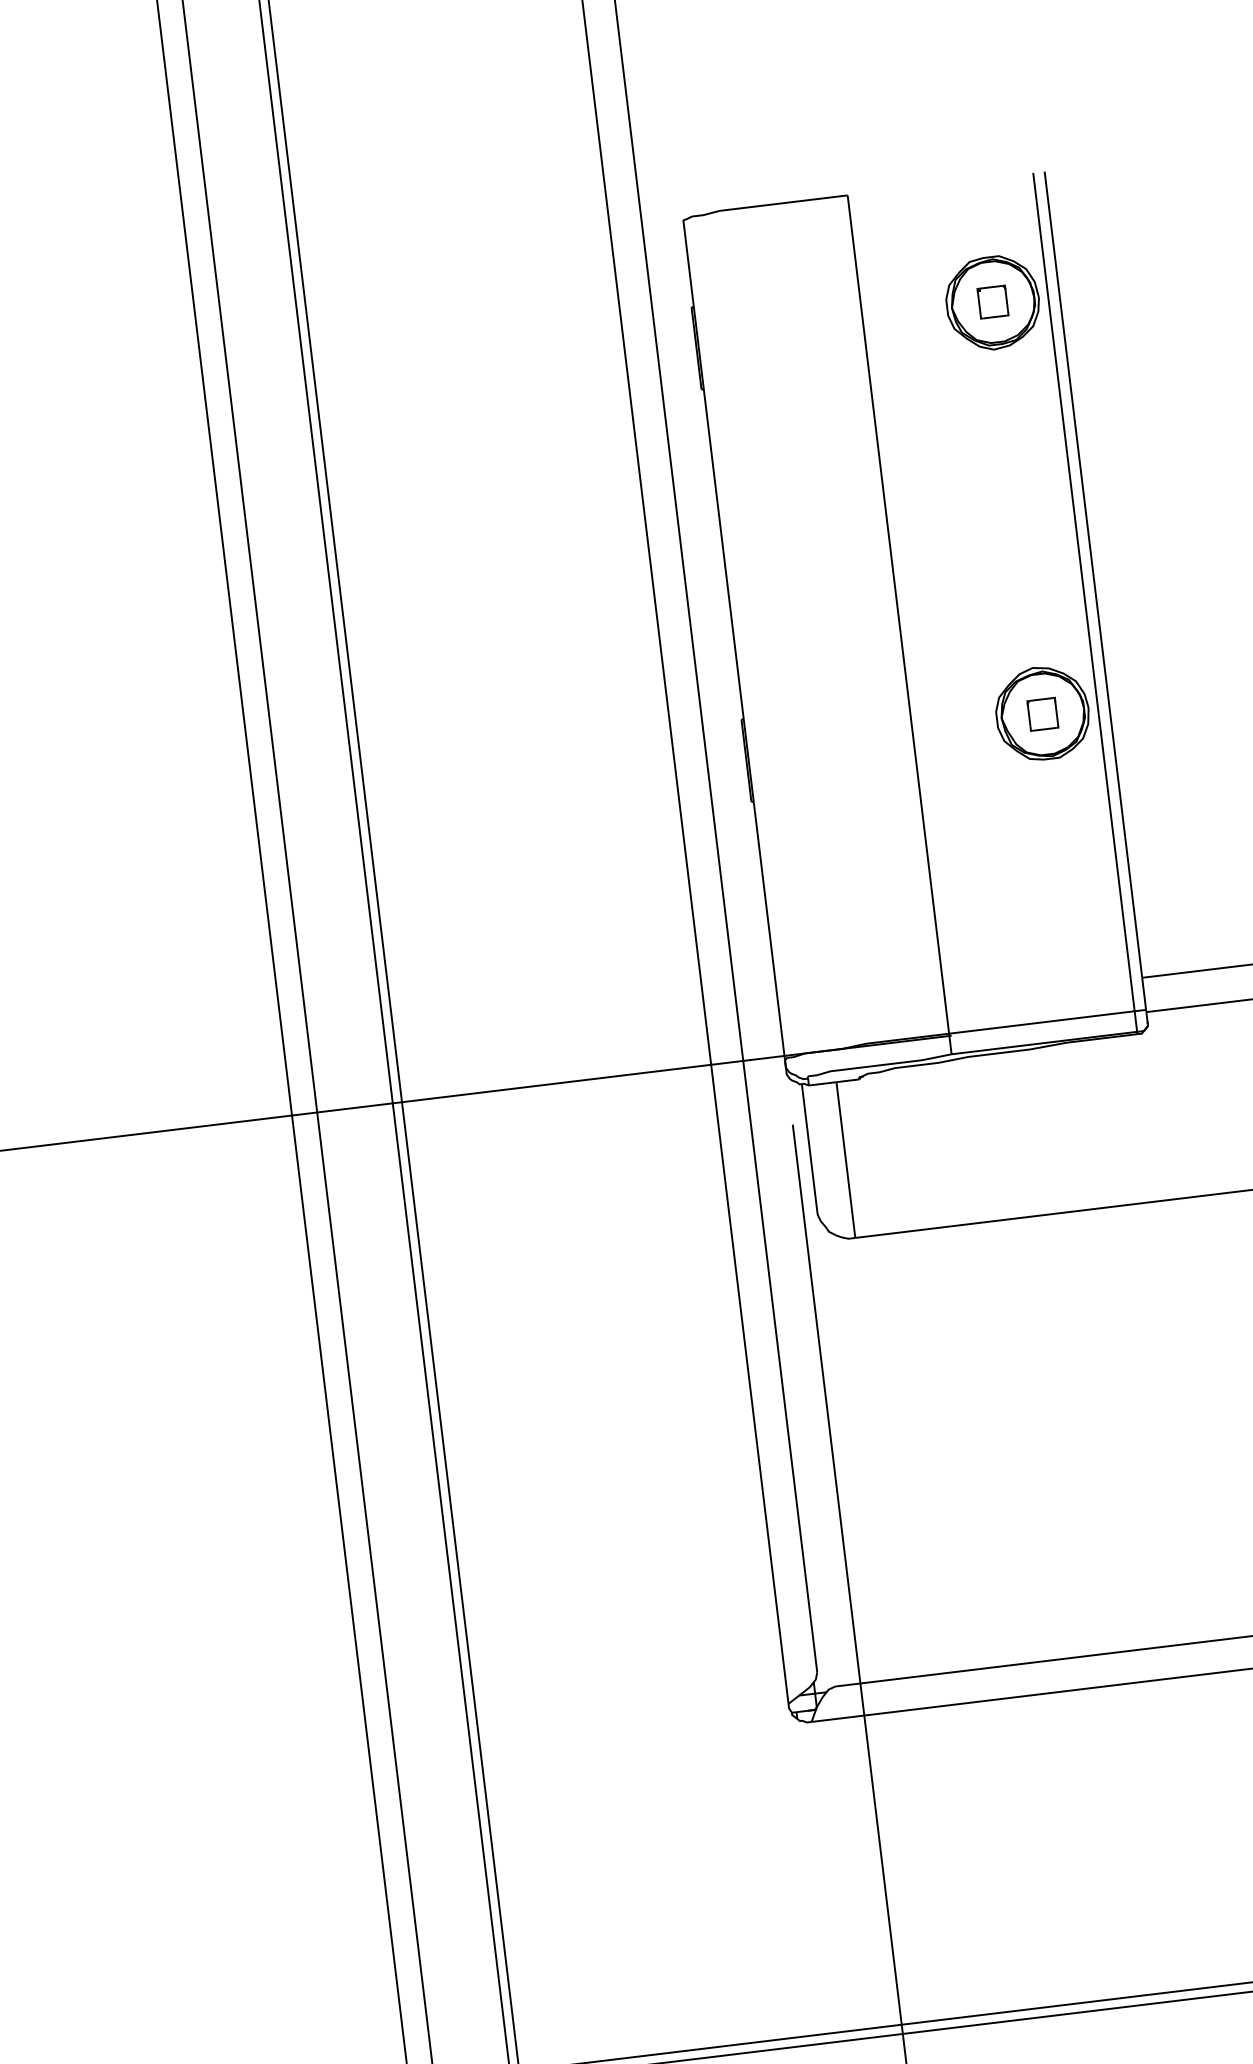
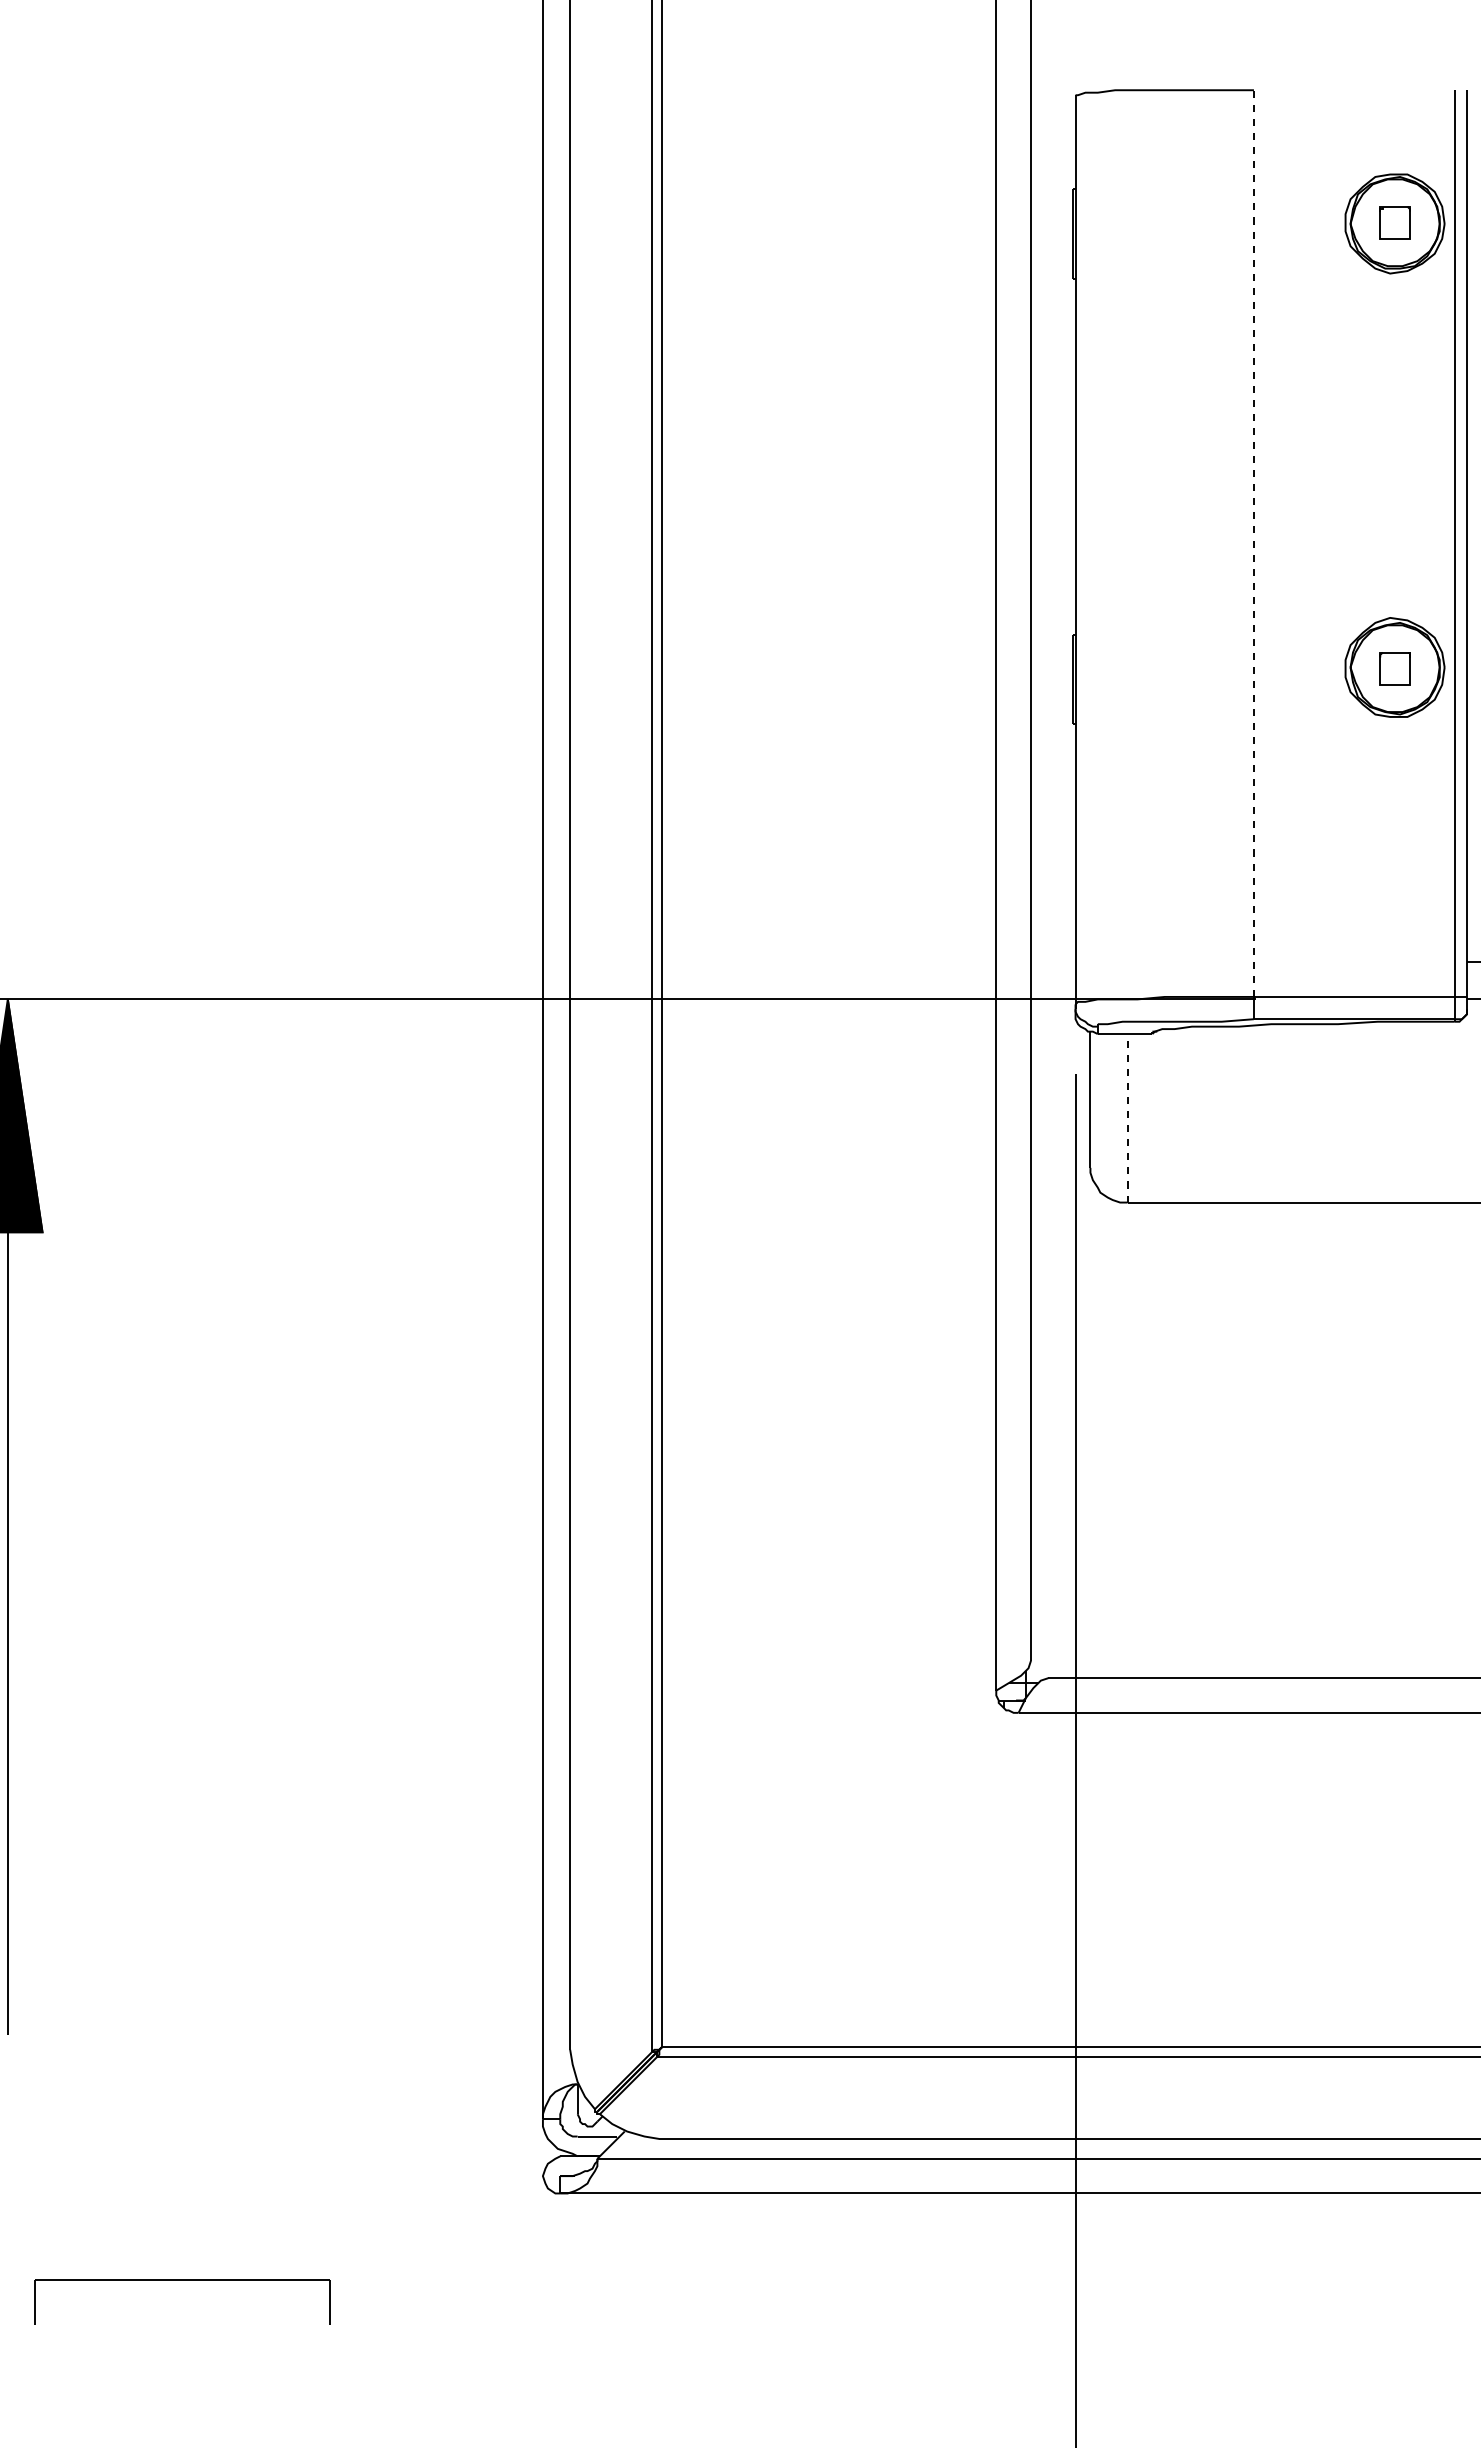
line: (897, 614) -> (1253, 543), solid -> dashed
line: (845, 1159) -> (1127, 1117), solid -> dashed

